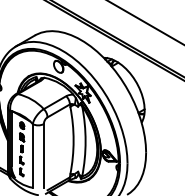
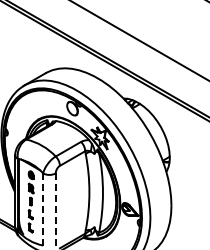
line: (33, 155) -> (43, 208), solid -> dashed
line: (43, 155) -> (55, 209), solid -> dashed

